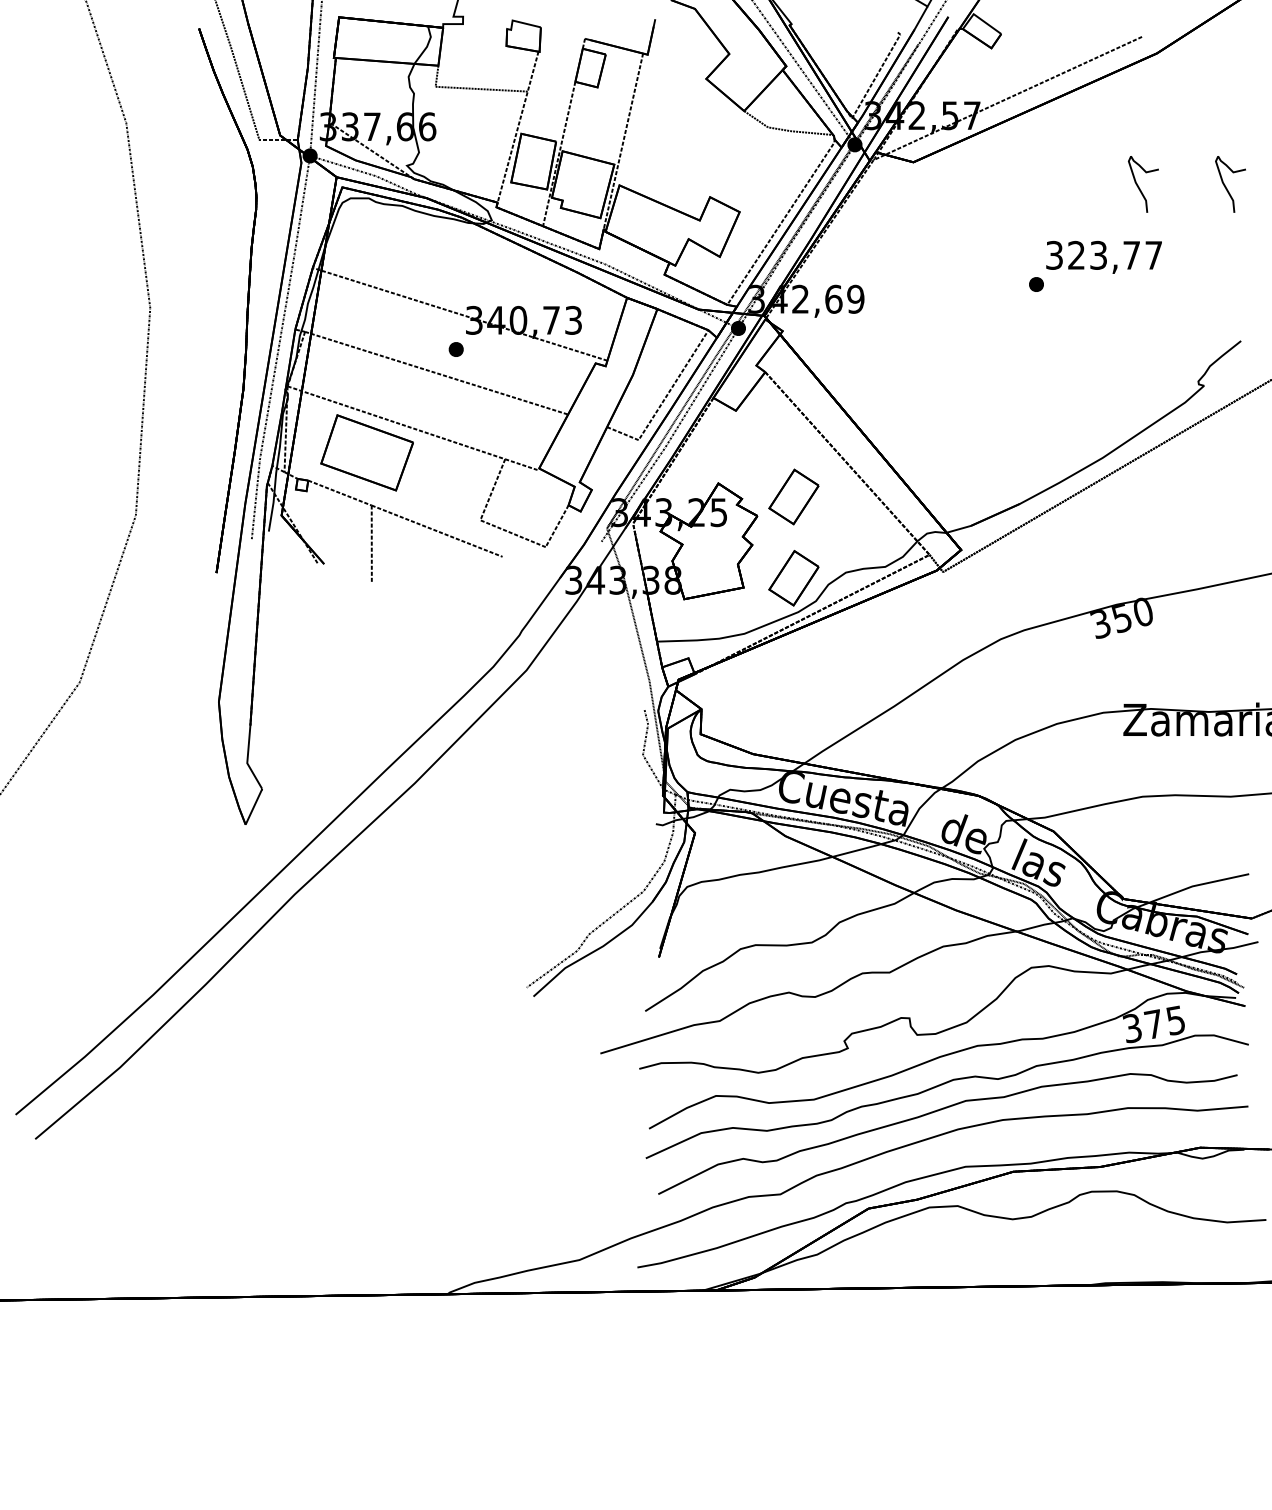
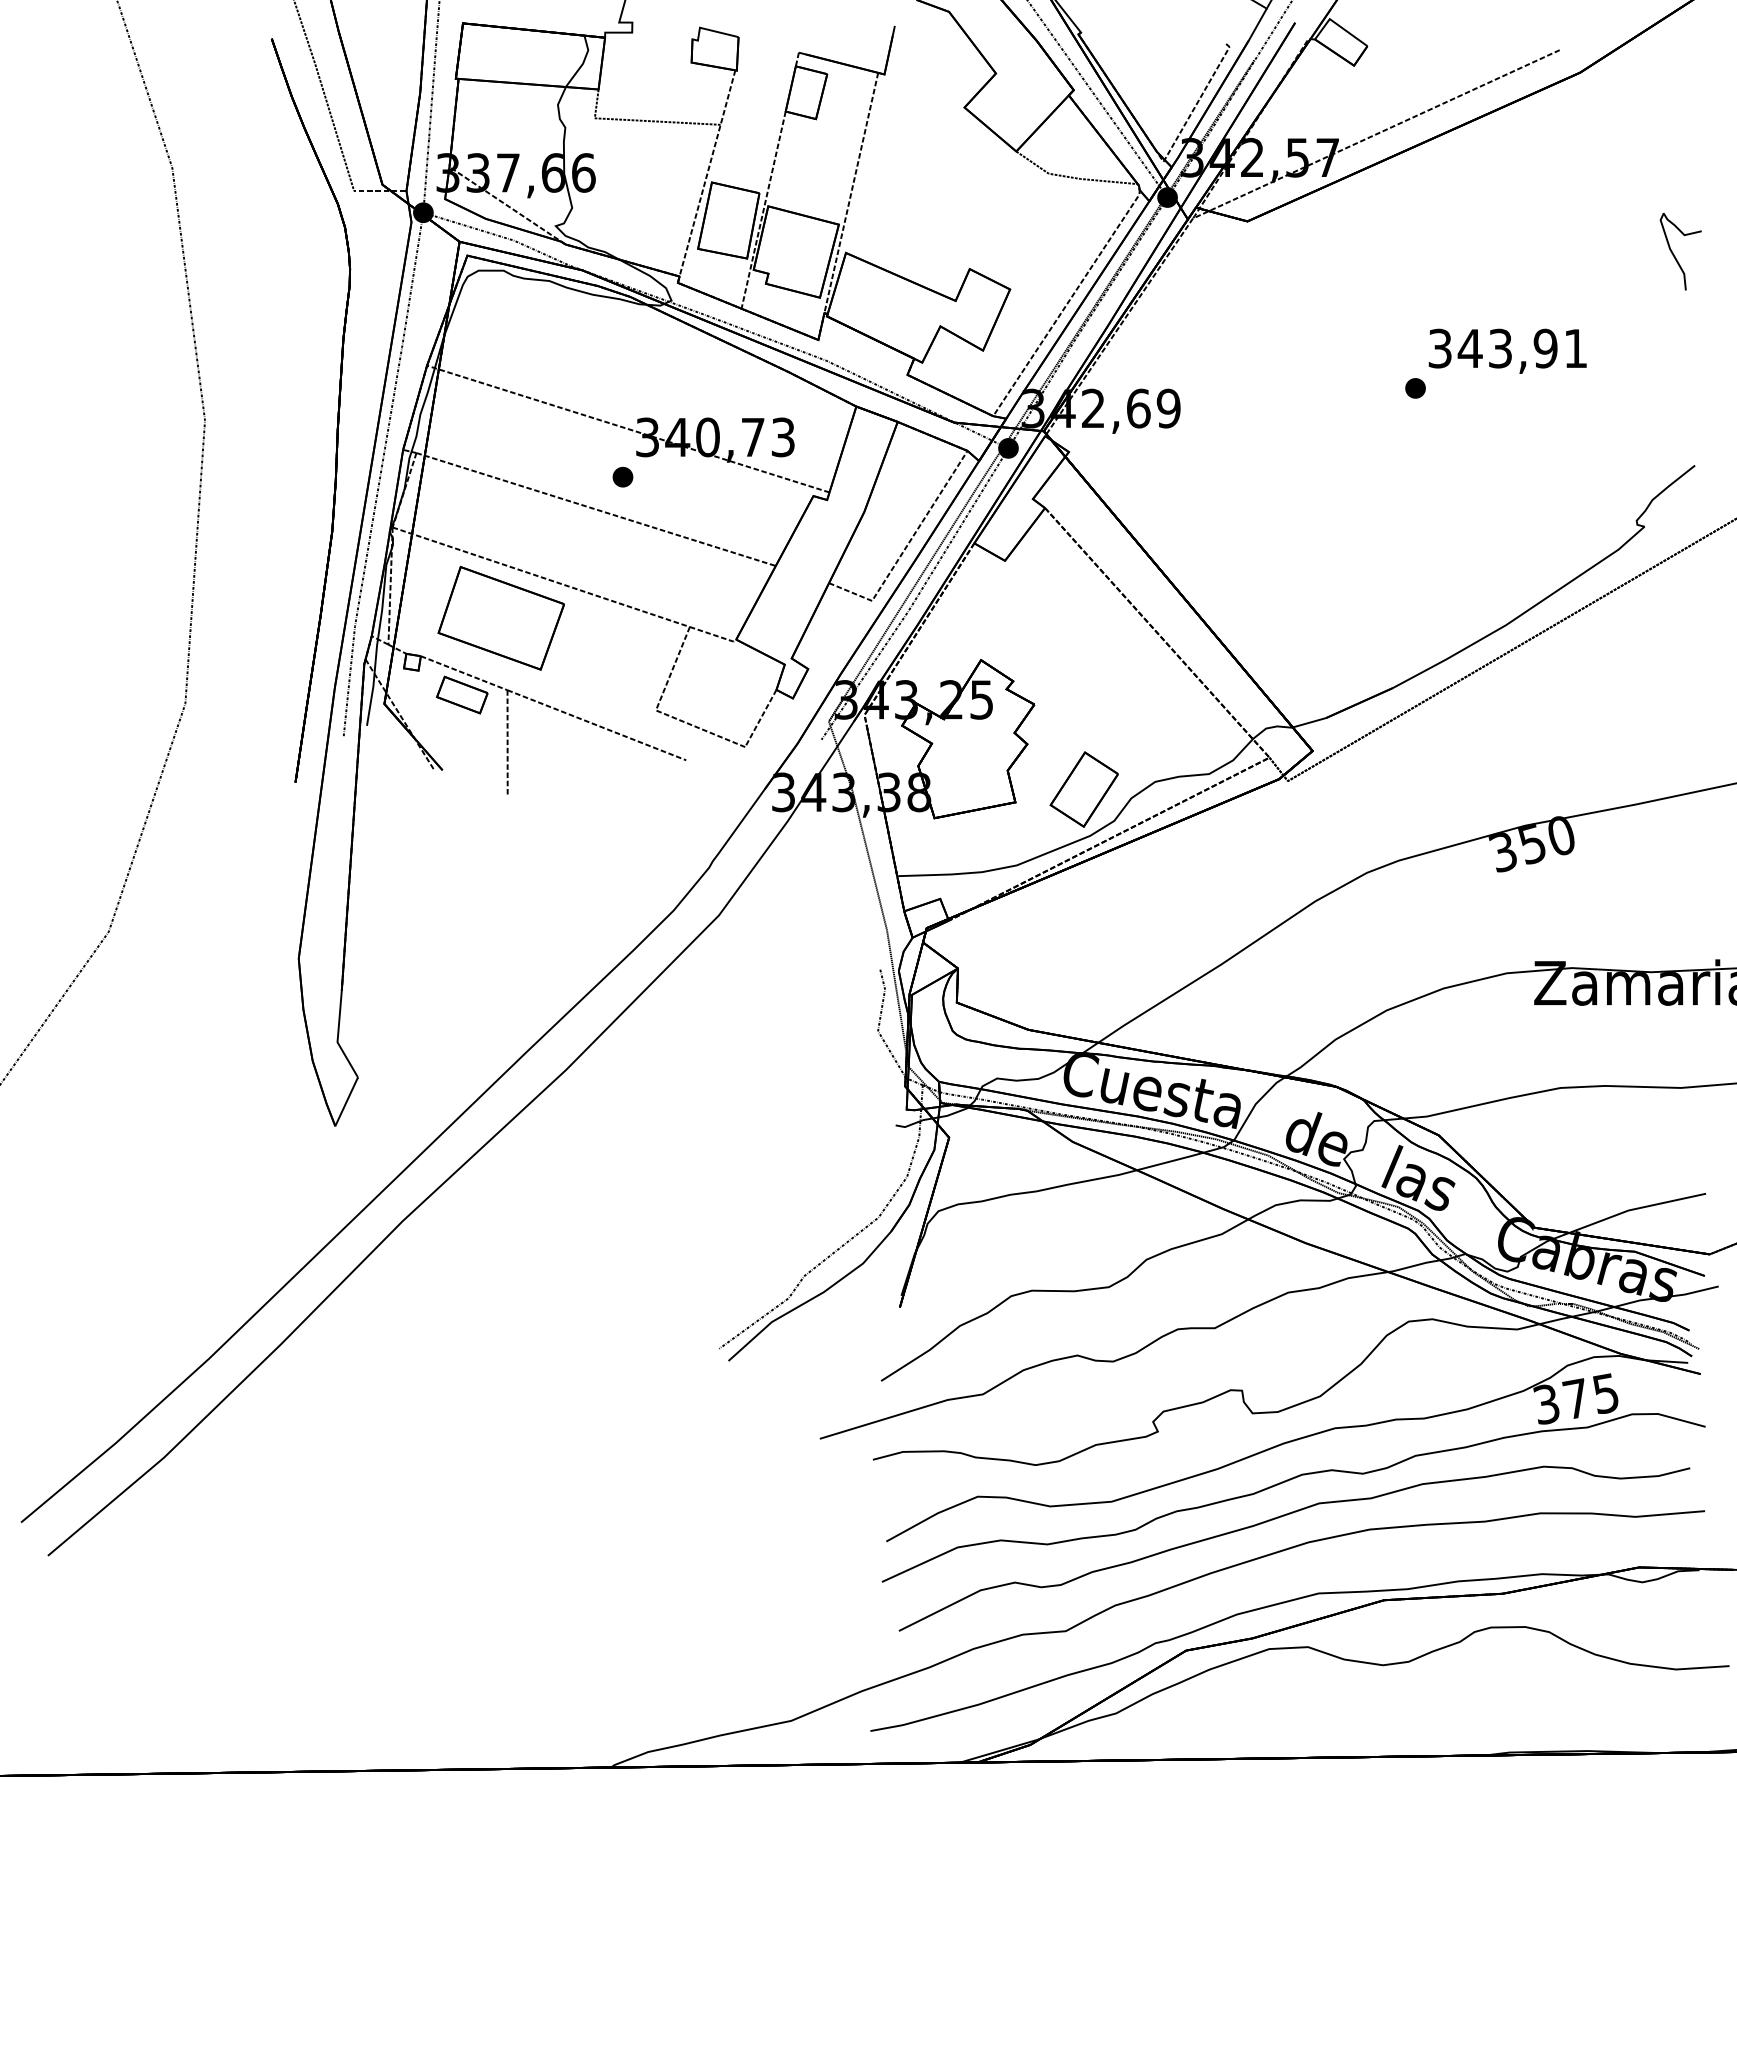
curve: (1138, 186) -> (1555, 254), removed
text: (1114, 255) -> (1521, 348), 323,77 -> 343,91
part: (793, 496) -> (1083, 678), removed
part: (338, 508) -> (462, 694), added

